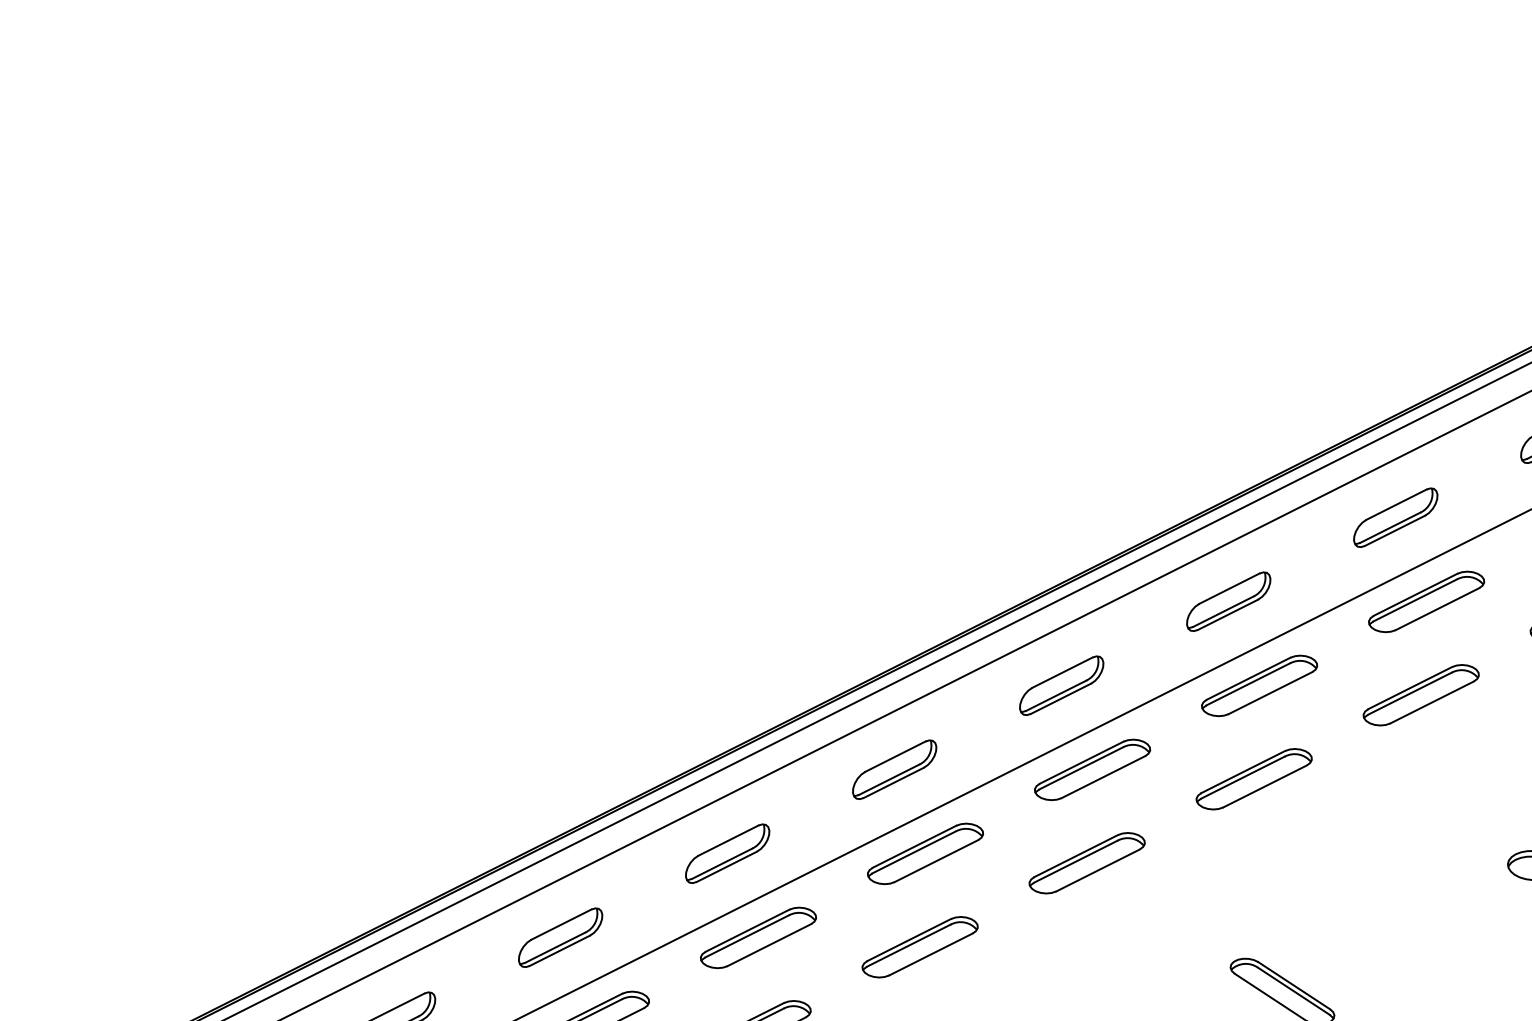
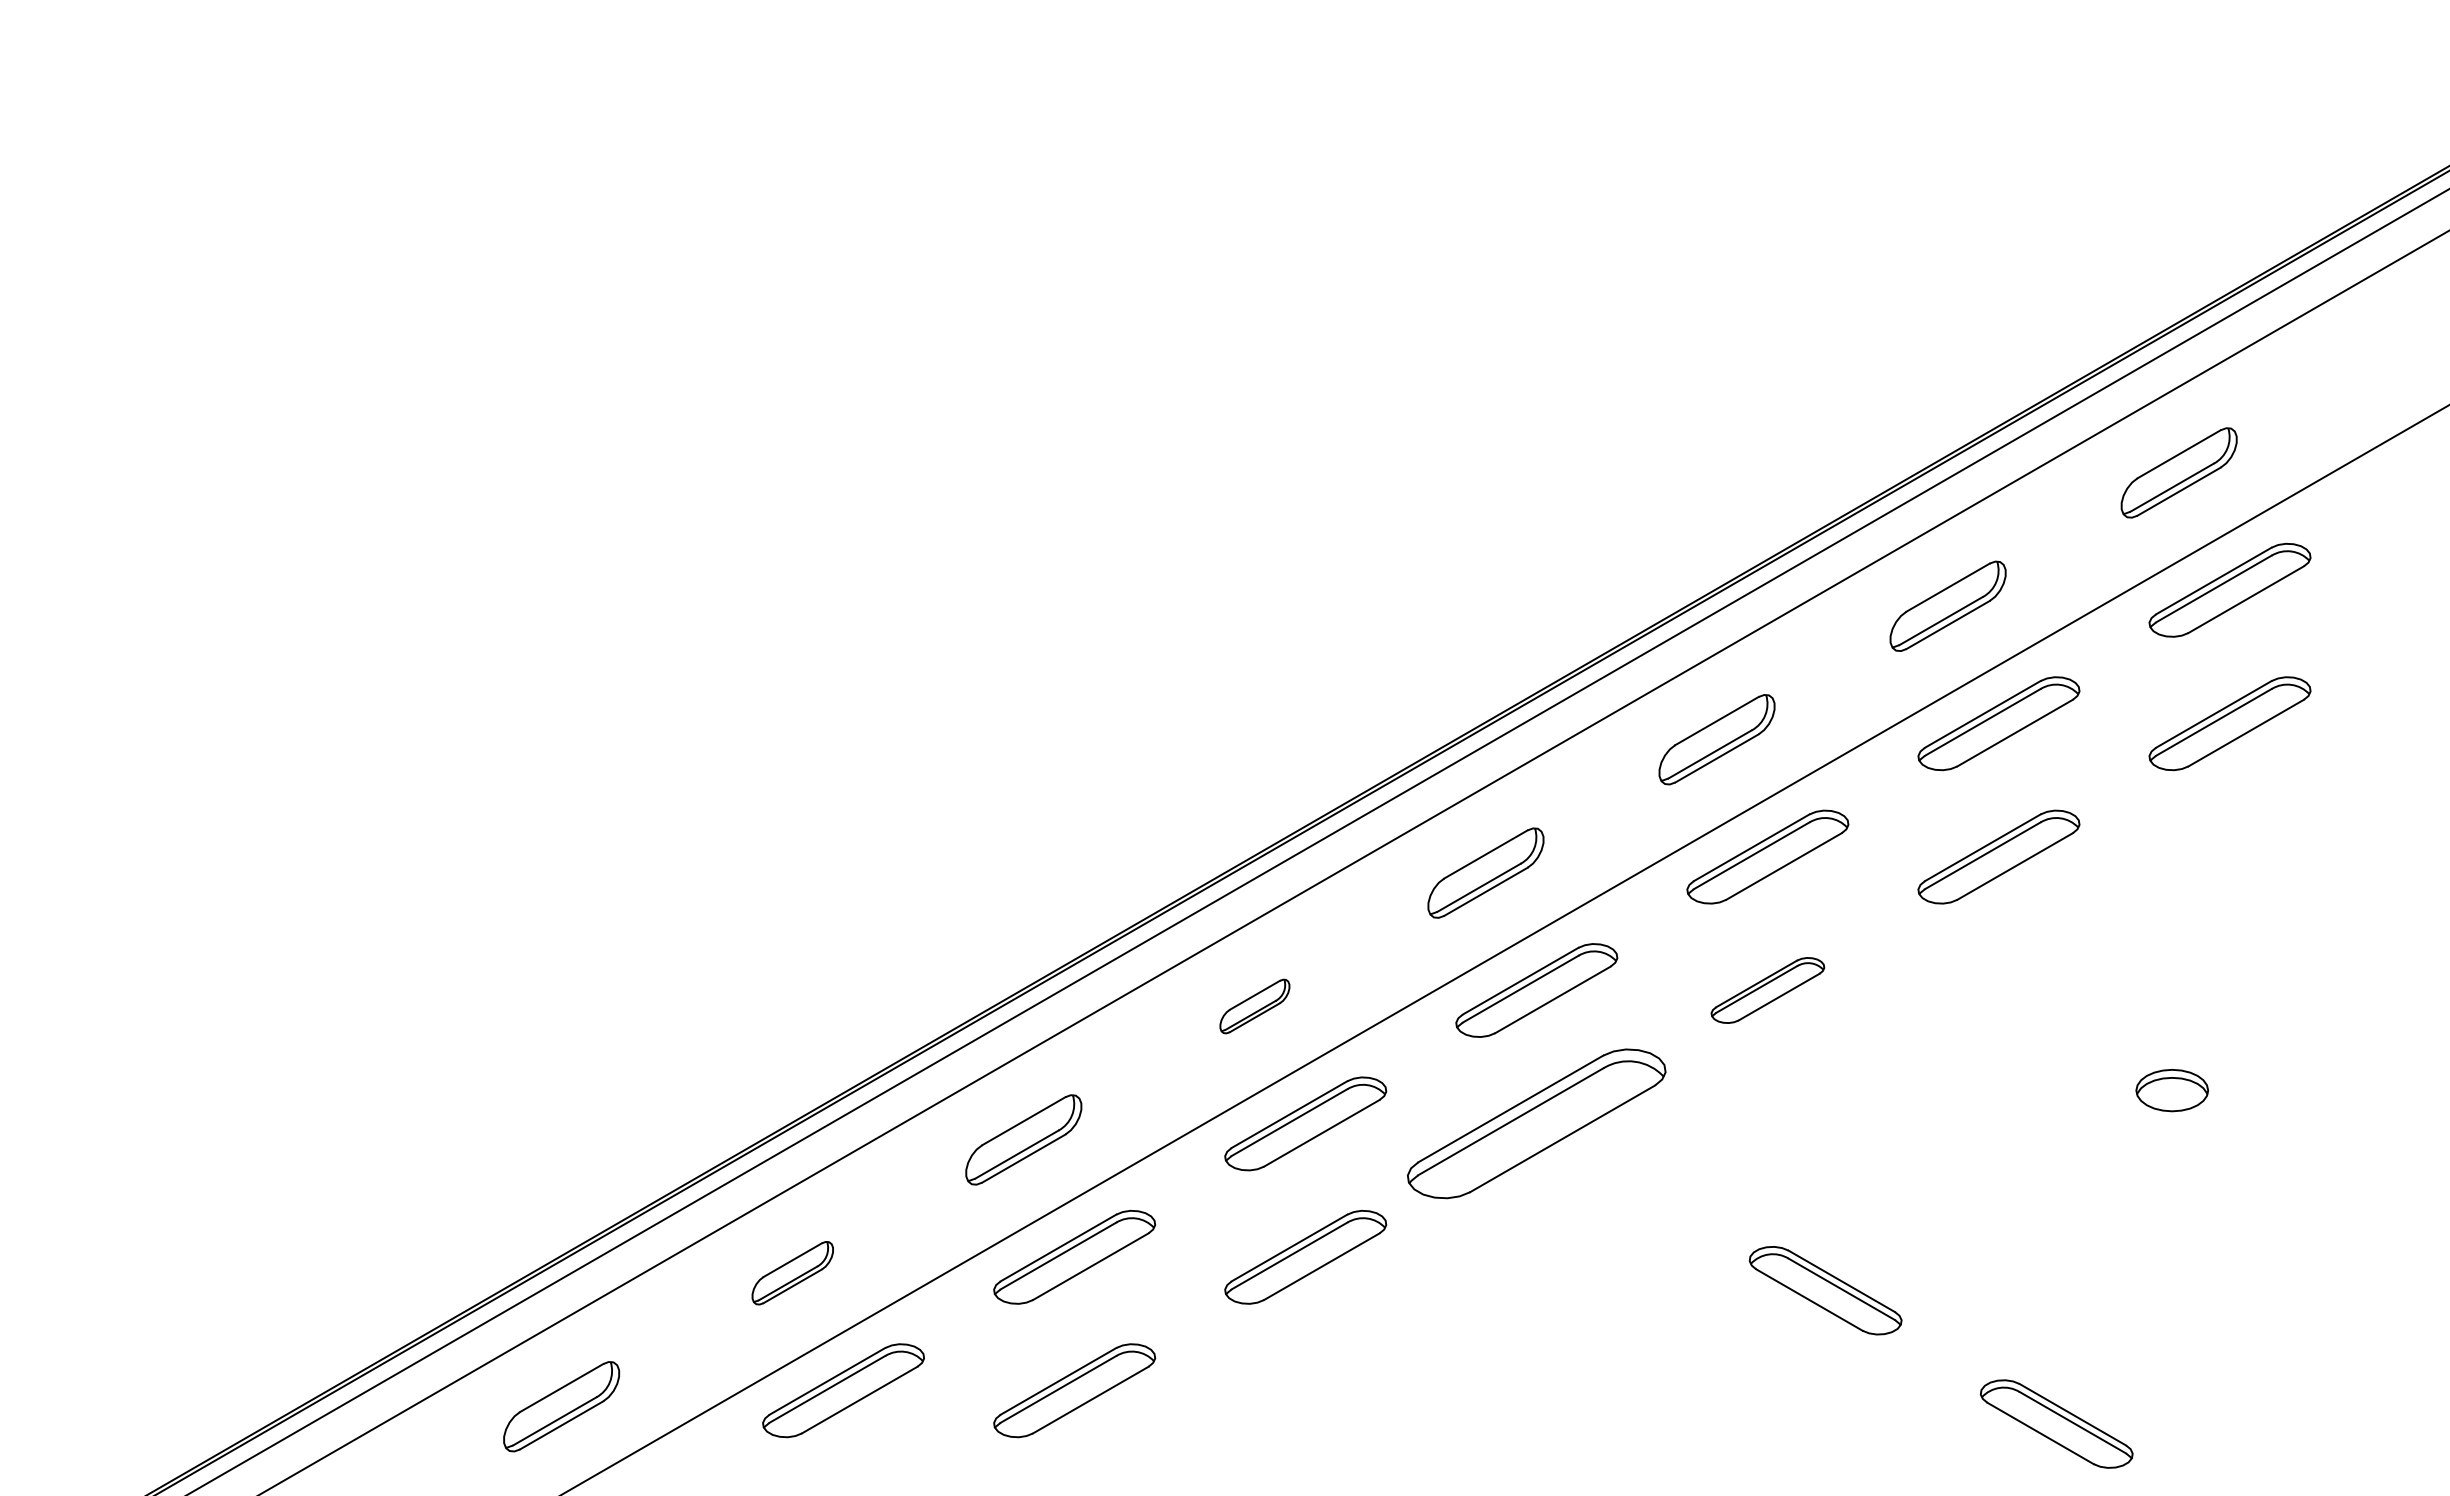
part: (894, 769) -> (1254, 1006), size x0.6
part: (1253, 779) -> (1767, 990), size x0.7
part: (1086, 862) -> (1536, 1123), size x1.6
part: (560, 937) -> (792, 1272), size x0.7

